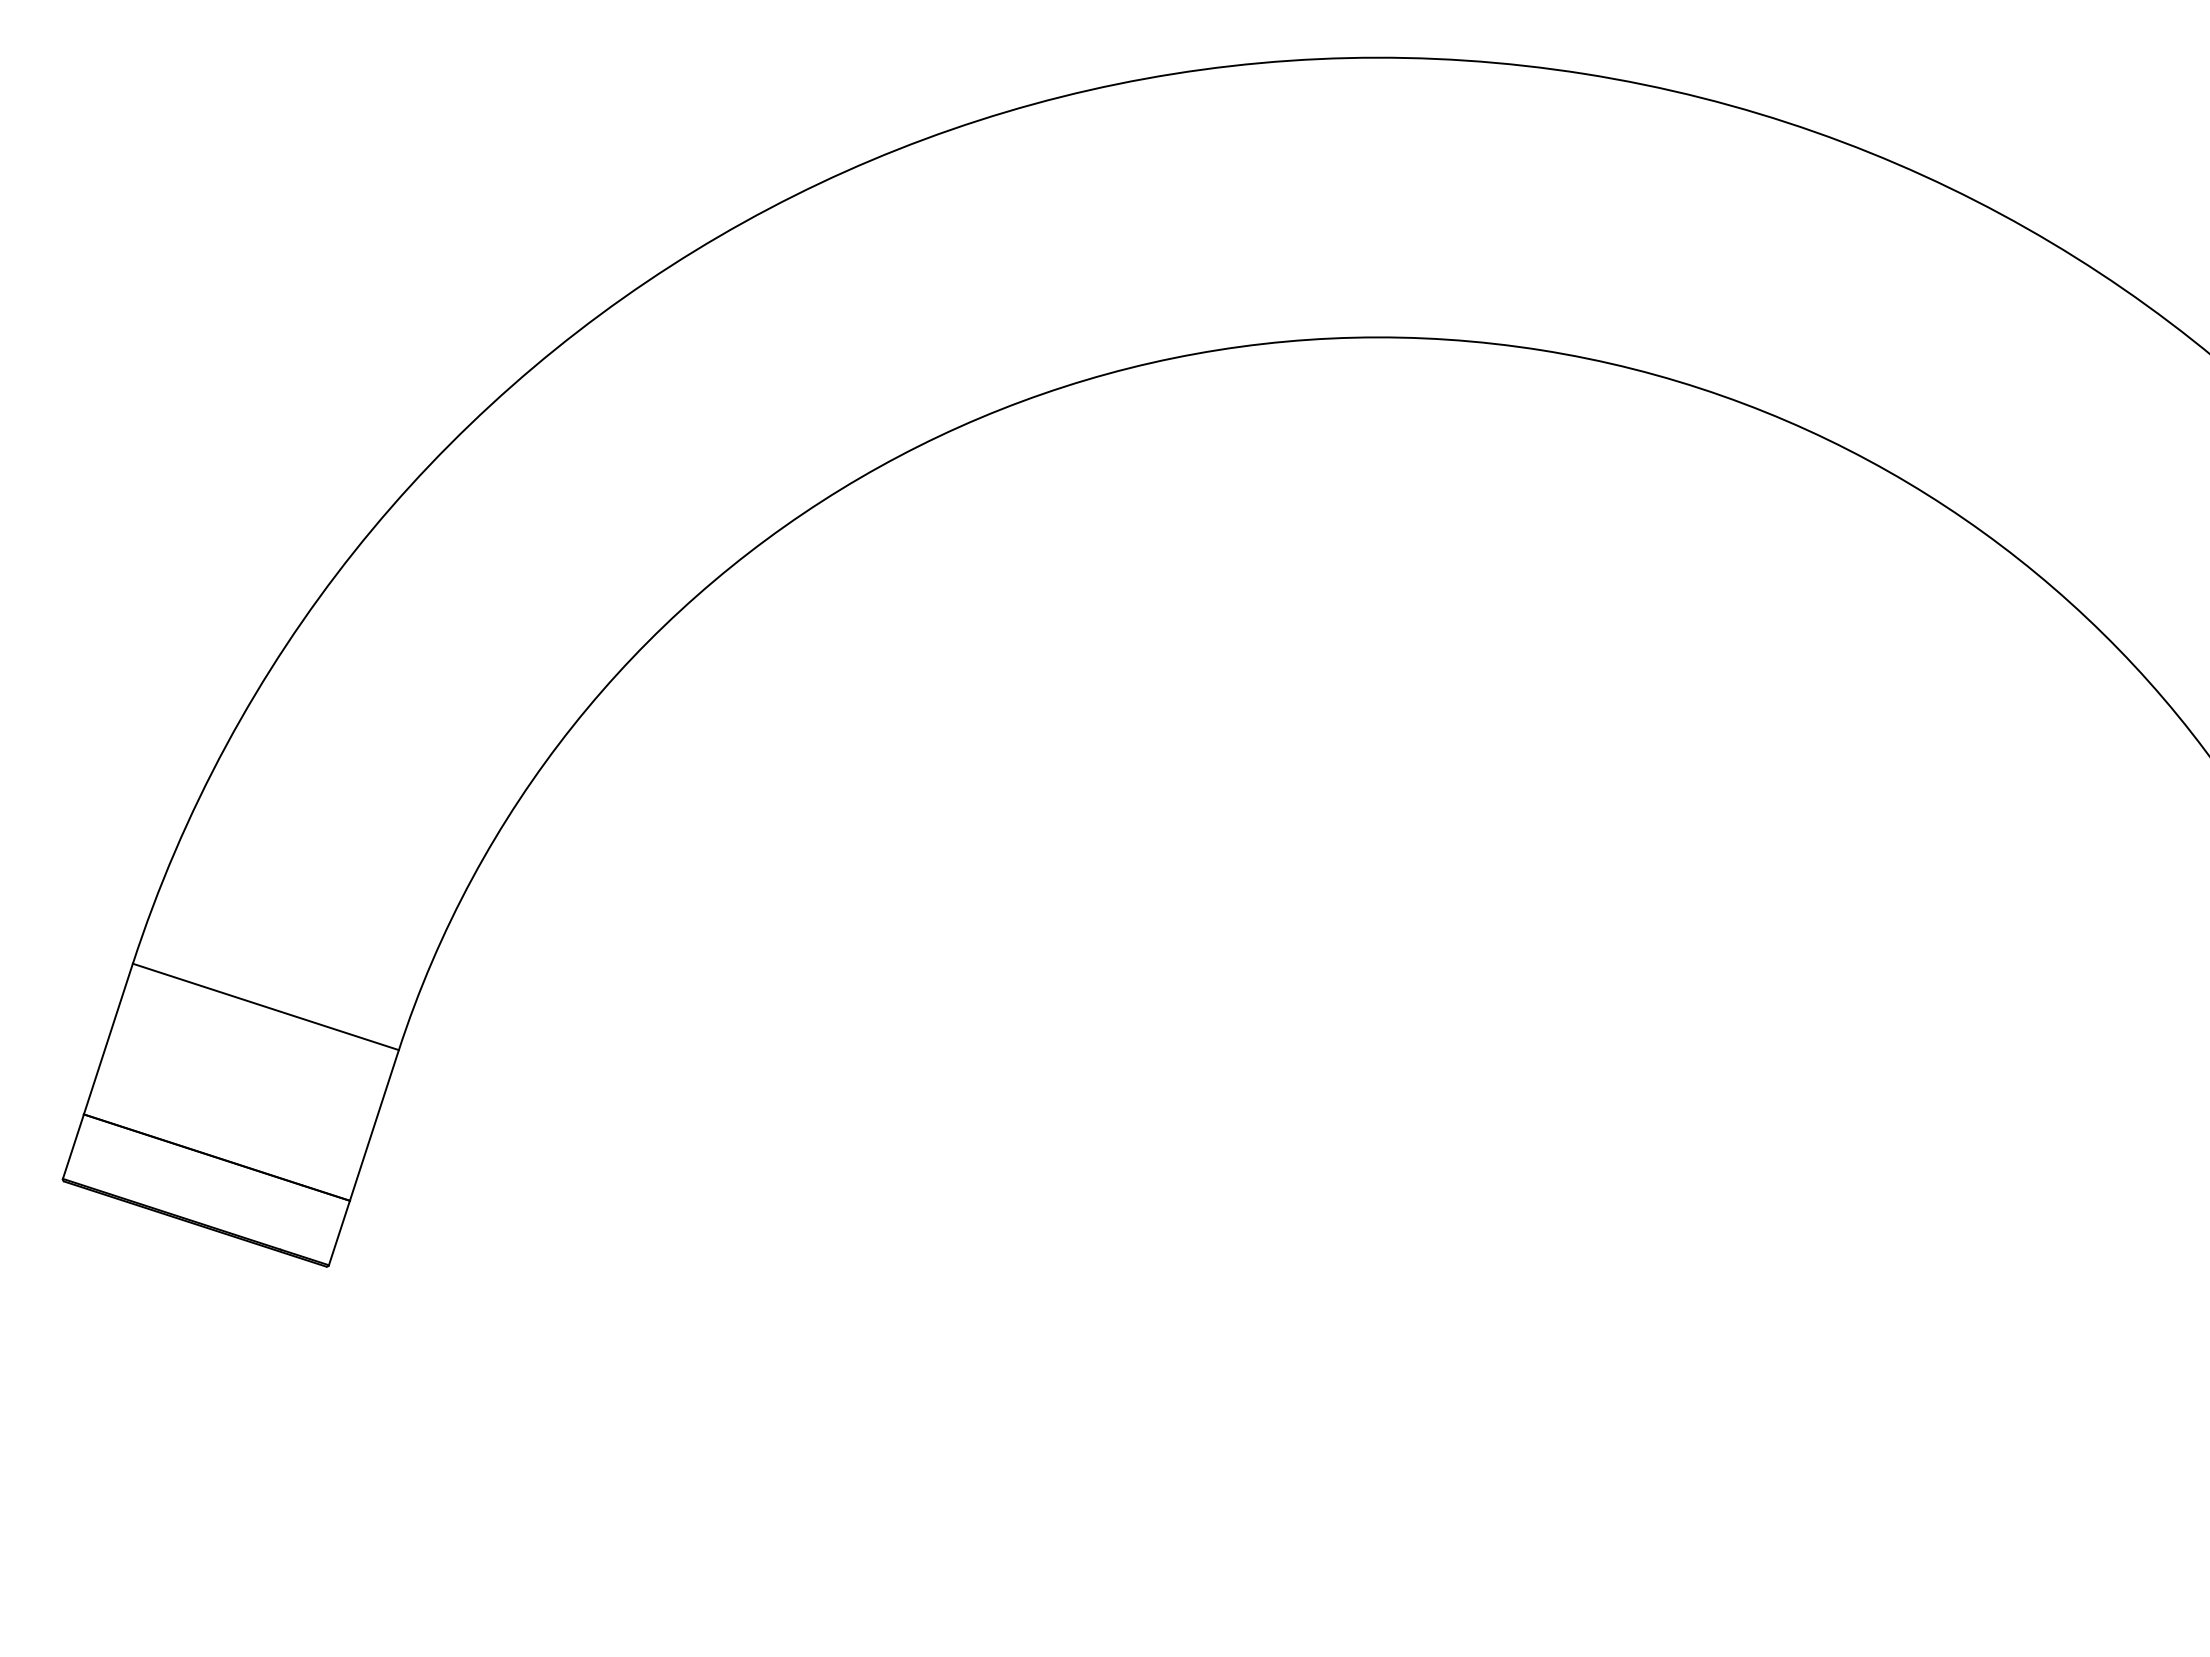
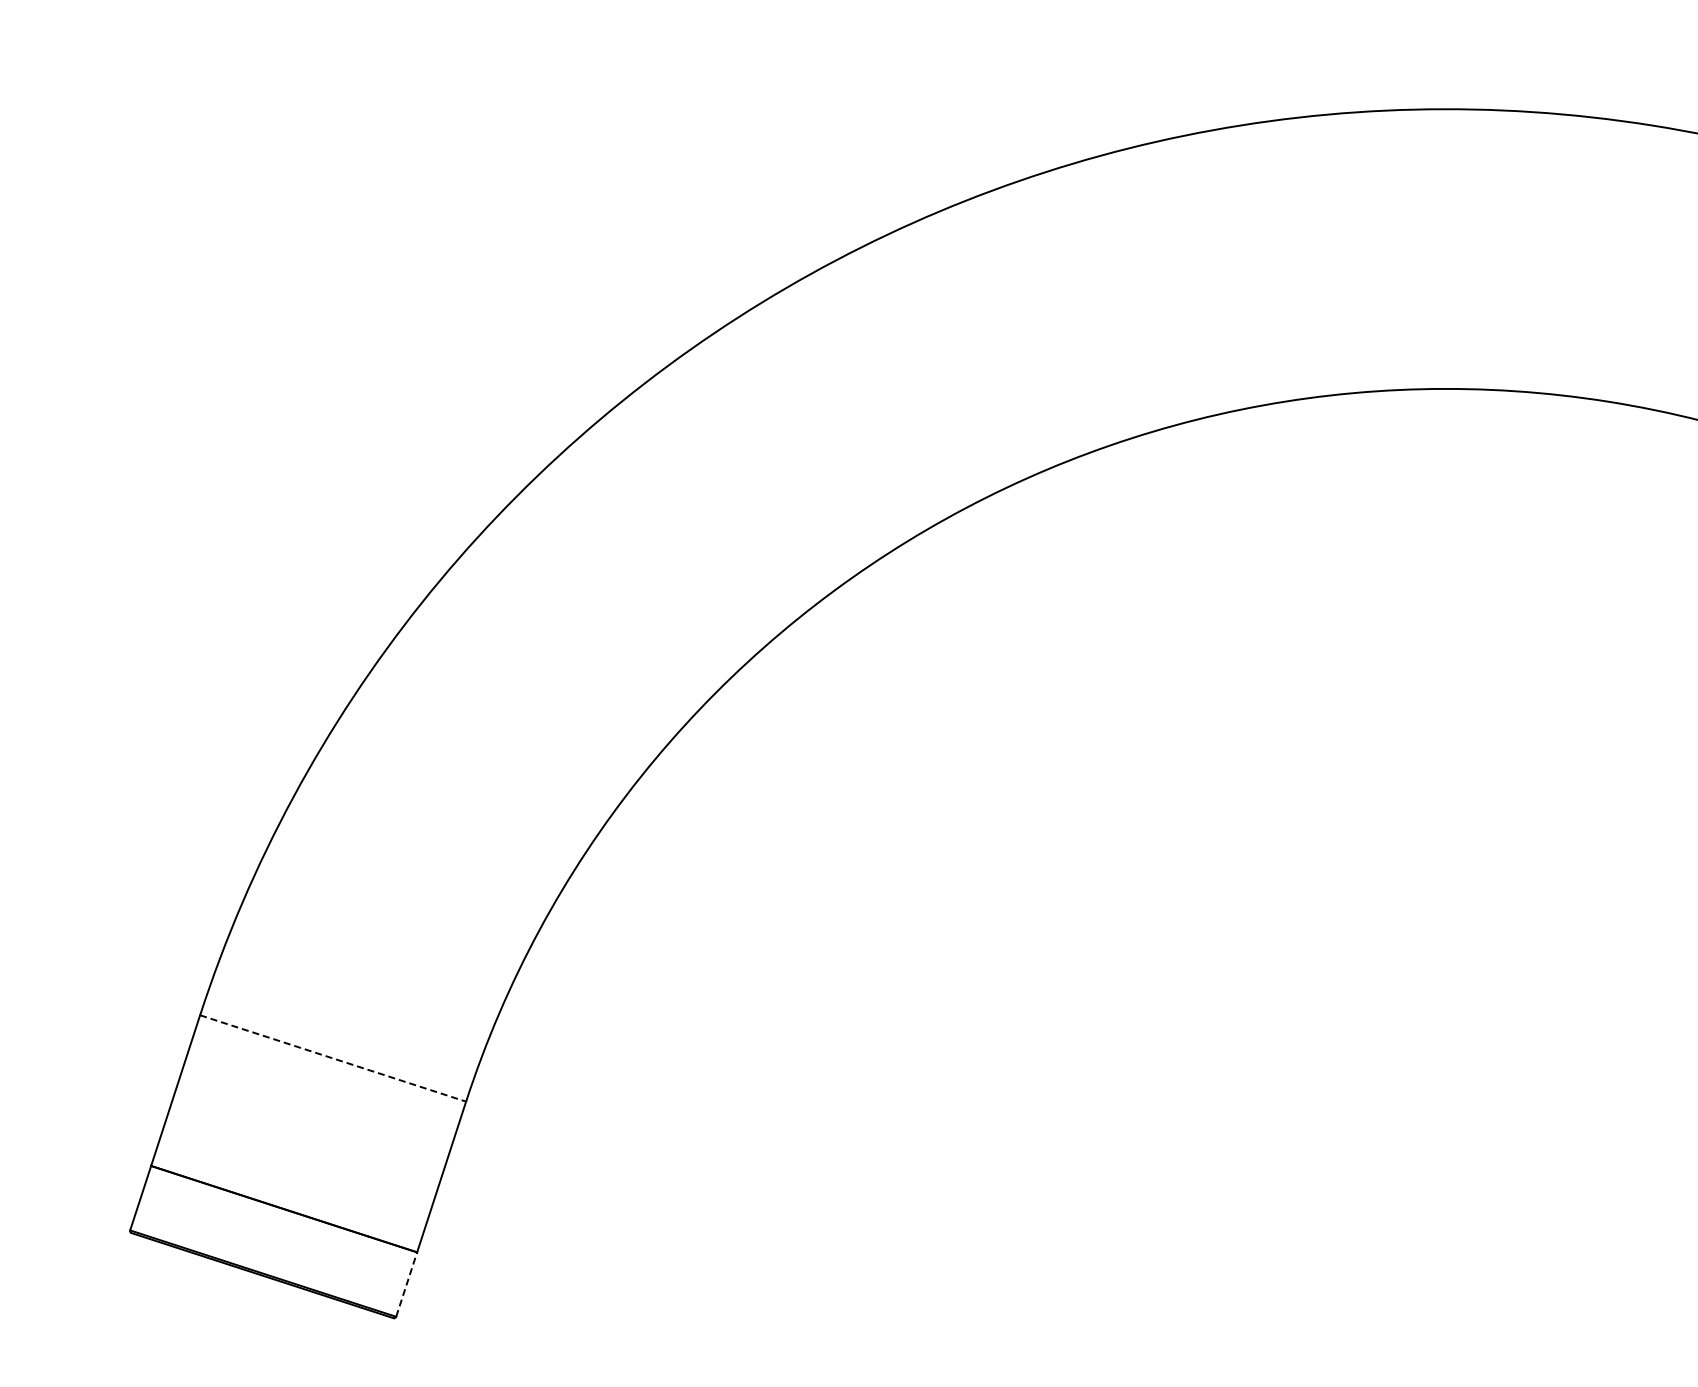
line: (265, 1006) -> (332, 1058), solid -> dashed
line: (339, 1233) -> (406, 1285), solid -> dashed

